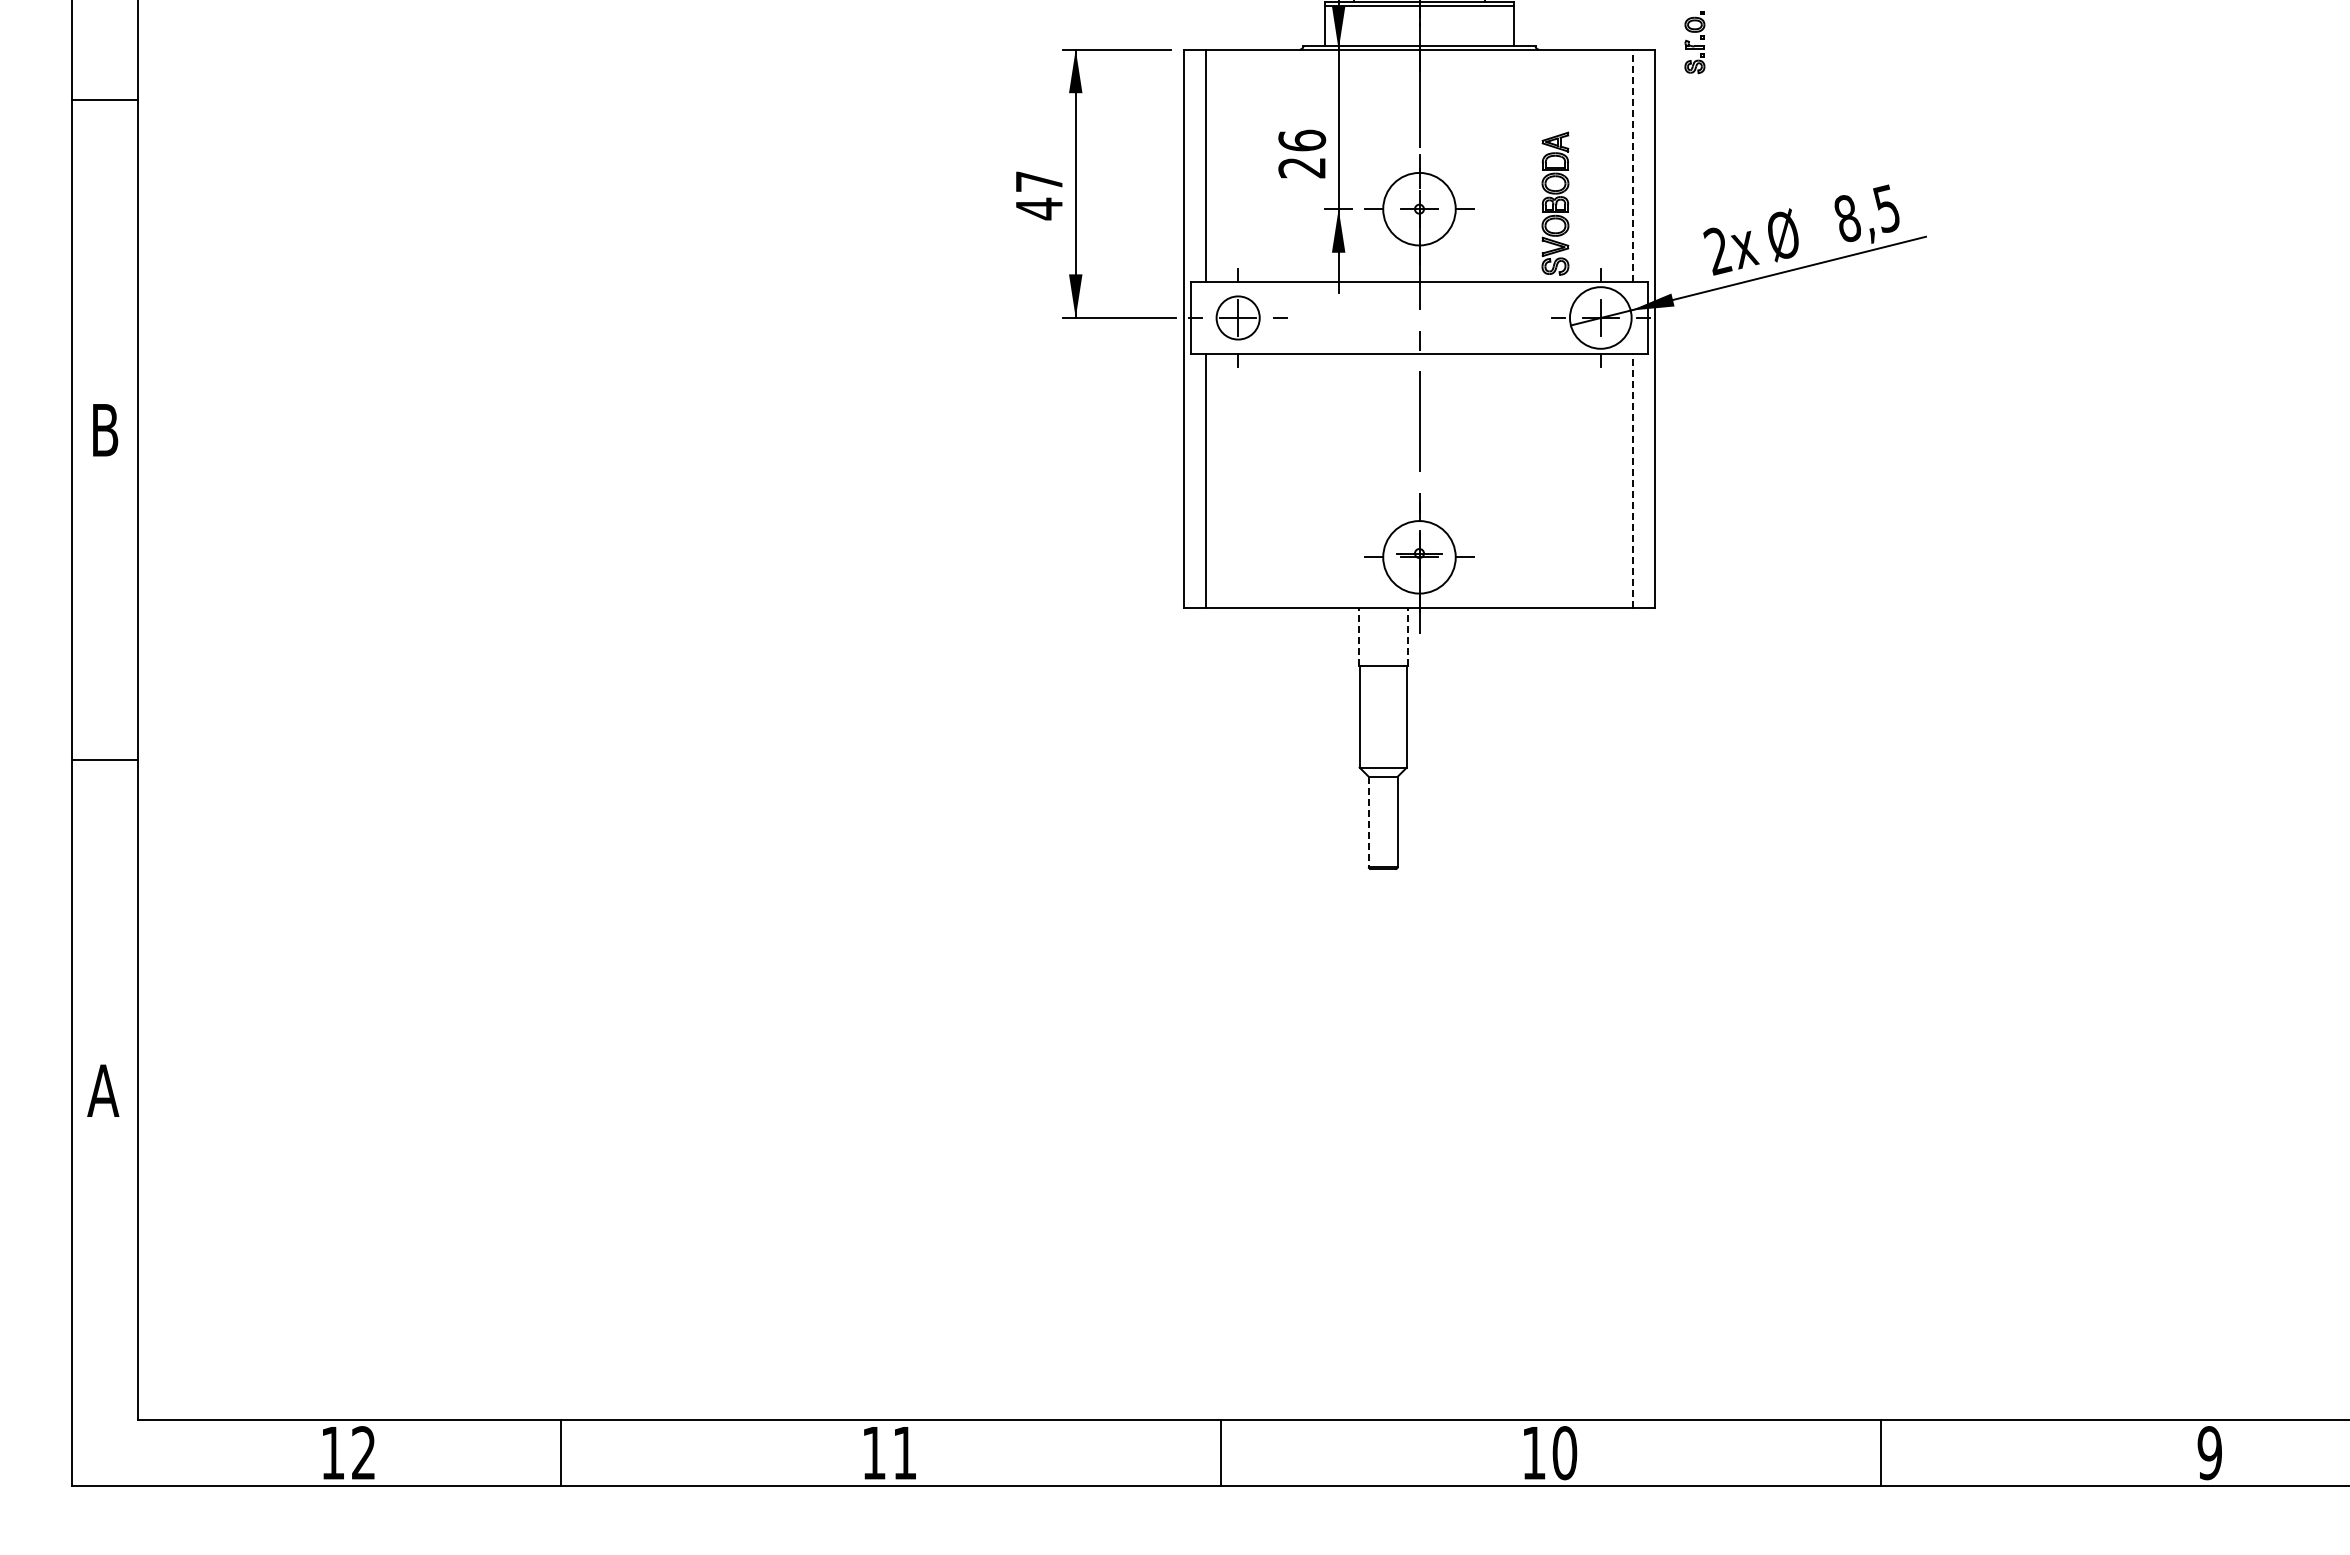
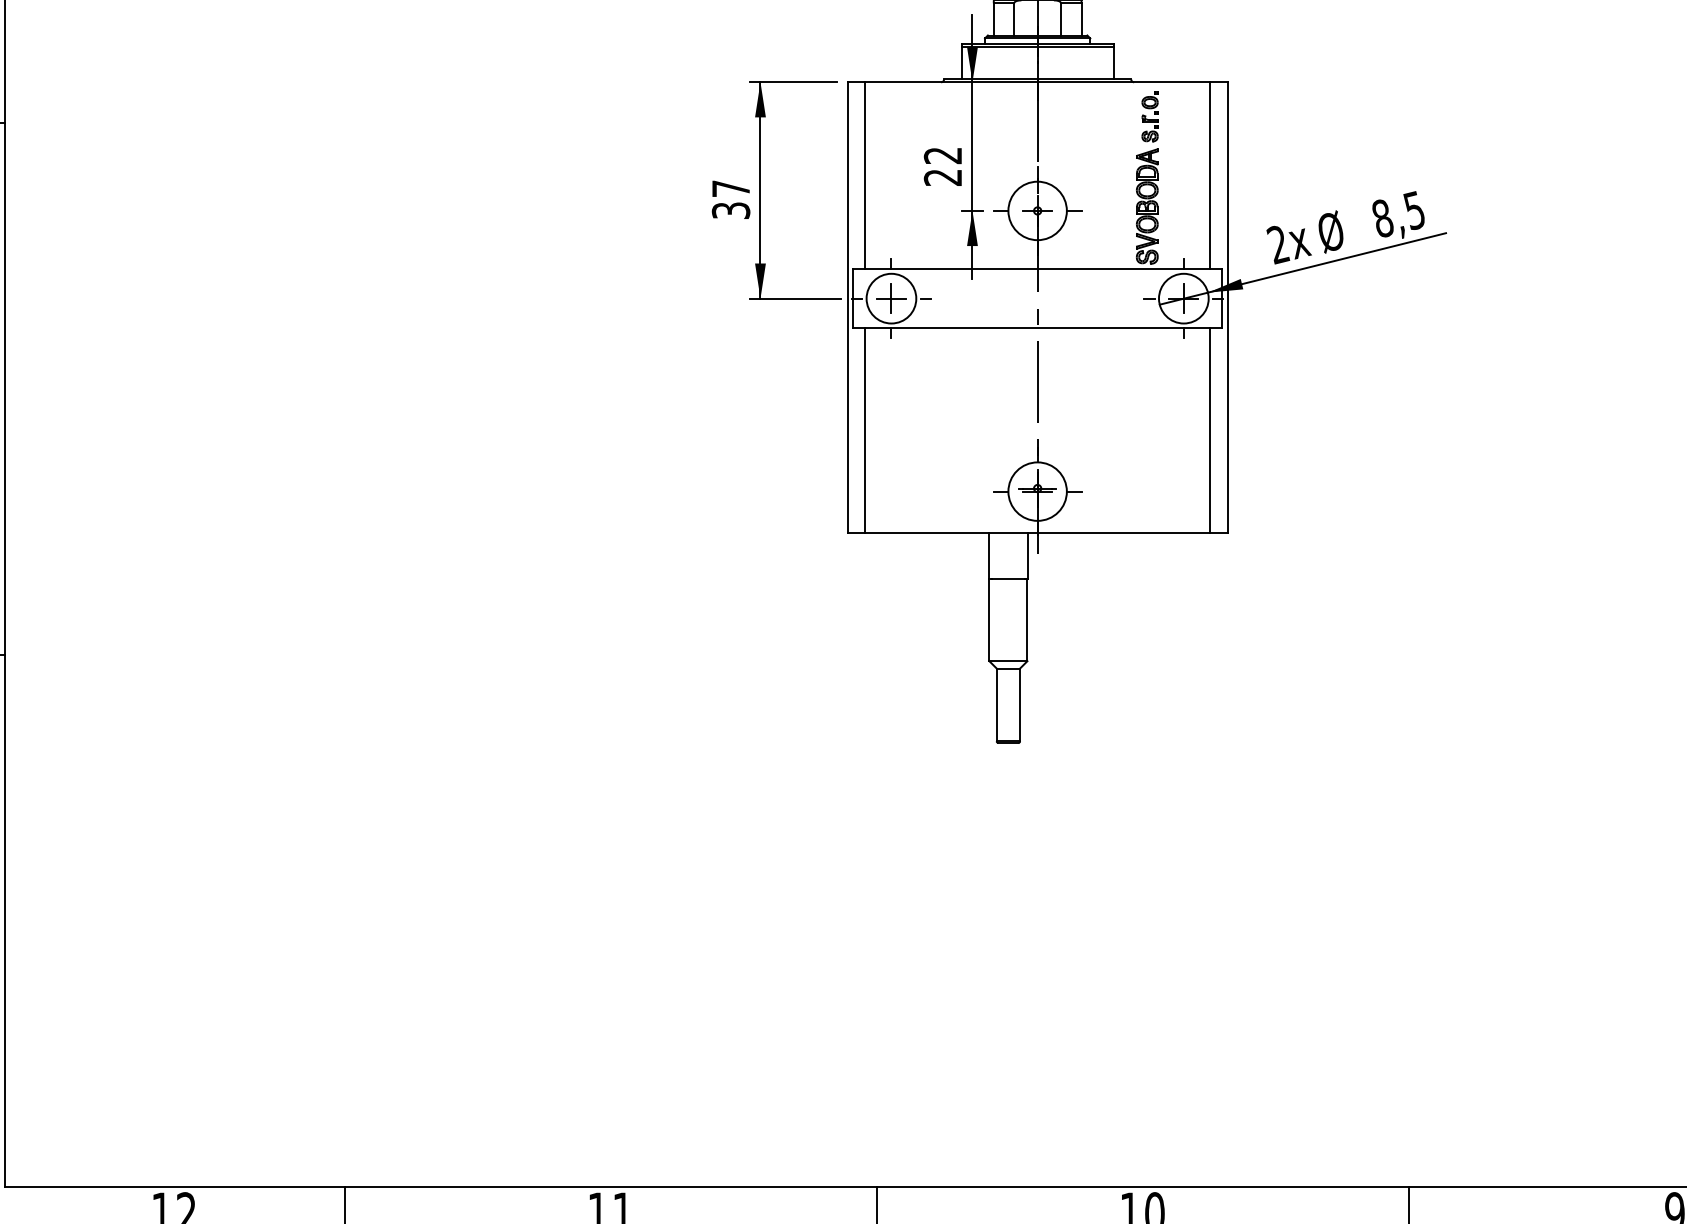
part: (1694, 42) -> (1149, 116), moved
text: (1302, 140) -> (943, 155), 26 -> 22
line: (1633, 165) -> (1210, 175), dashed -> solid
text: (1039, 208) -> (731, 210), 47 -> 37
circle: (1238, 317) -> (891, 298), size x1.43
line: (1633, 481) -> (1210, 430), dashed -> solid
line: (1358, 636) -> (988, 555), dashed -> solid
line: (1407, 636) -> (1027, 555), dashed -> solid
line: (1368, 822) -> (996, 705), dashed -> solid

